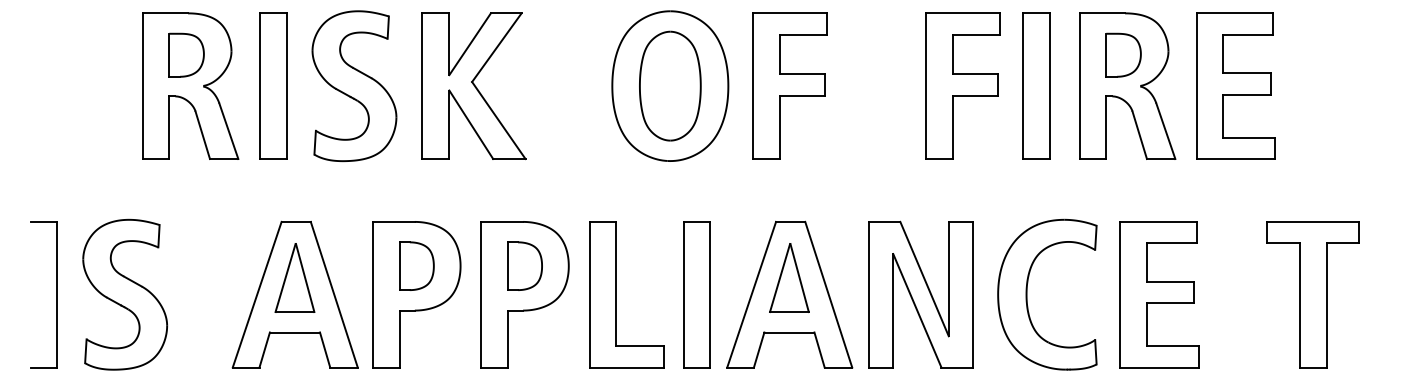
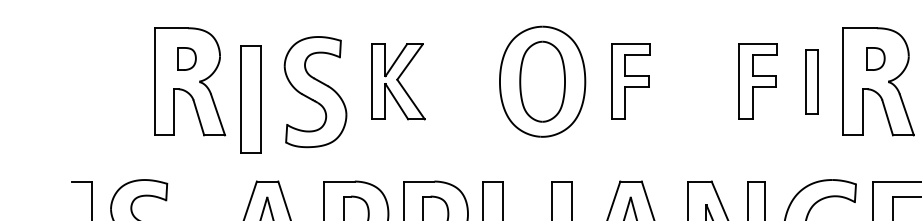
part: (186, 54) -> (186, 58), size x0.7
part: (1123, 54) -> (875, 58), size x0.7
part: (273, 85) -> (250, 98), moved
part: (789, 85) -> (630, 81), size x0.7
part: (962, 85) -> (757, 81), size x0.7
part: (1036, 85) -> (811, 81), size x0.6
part: (354, 86) -> (315, 92), moved
part: (473, 86) -> (397, 82), size x0.7

